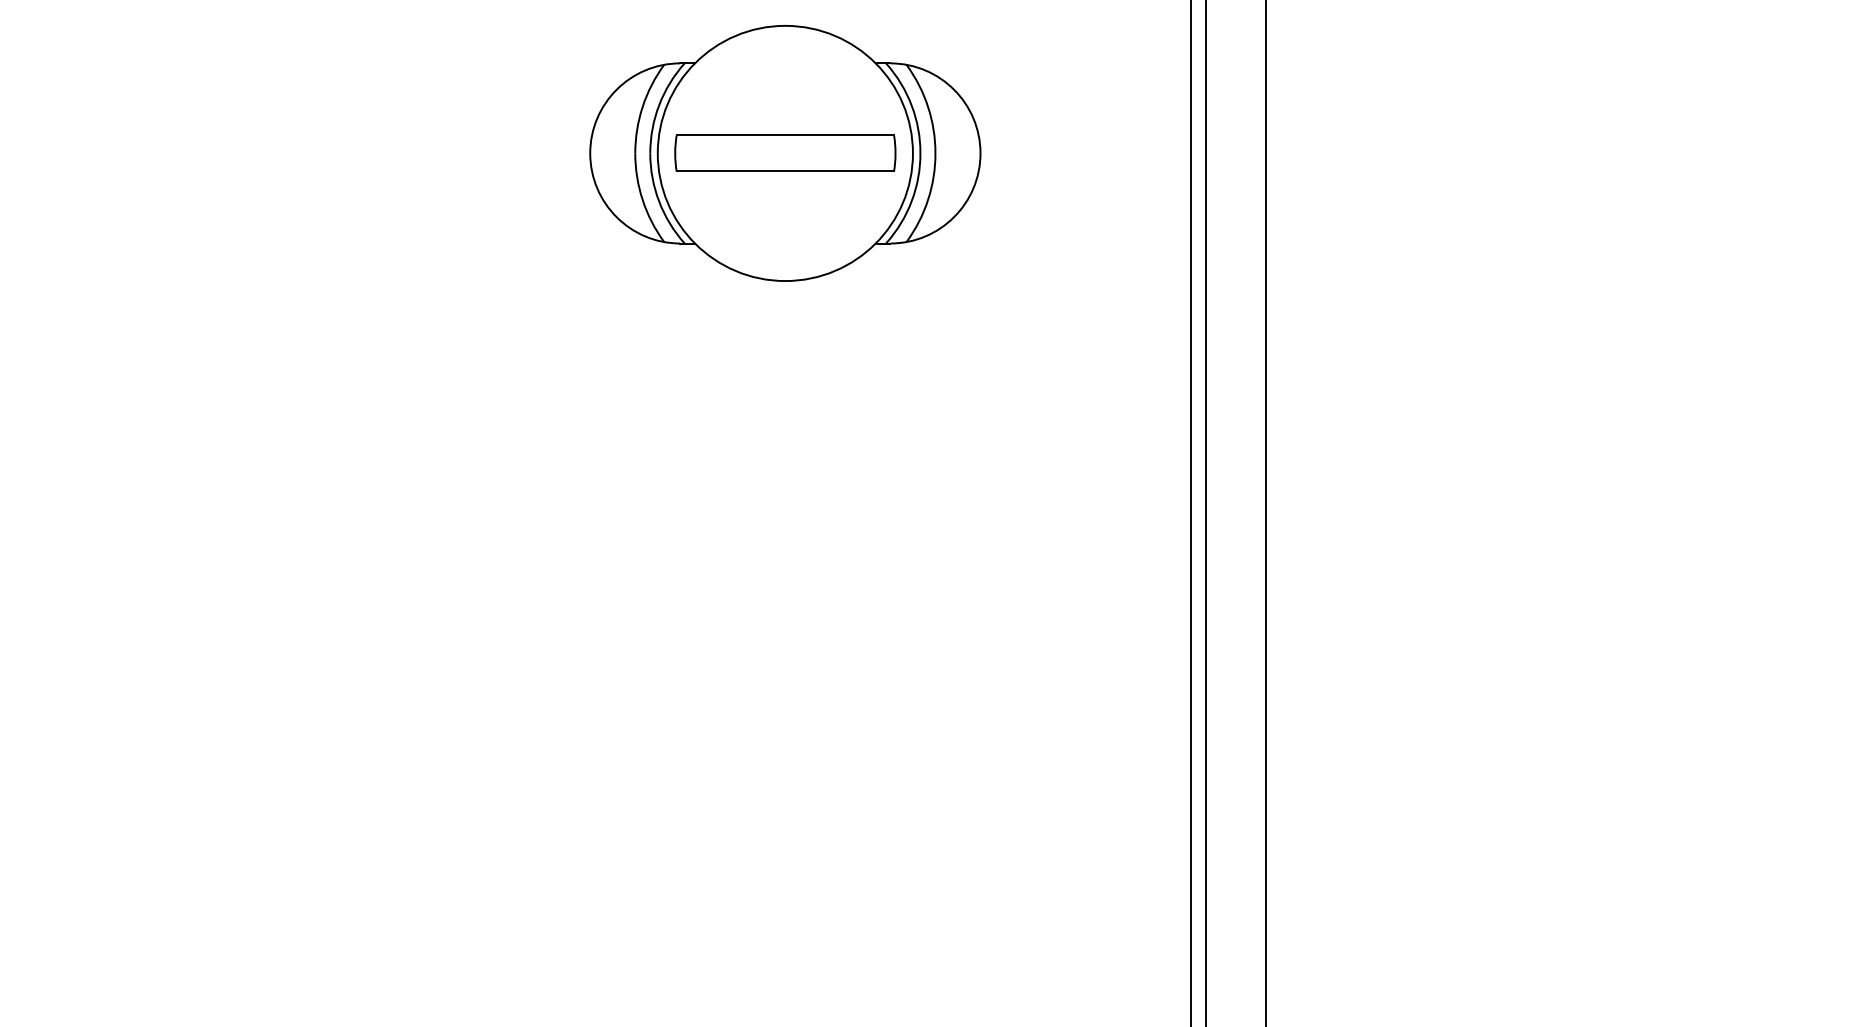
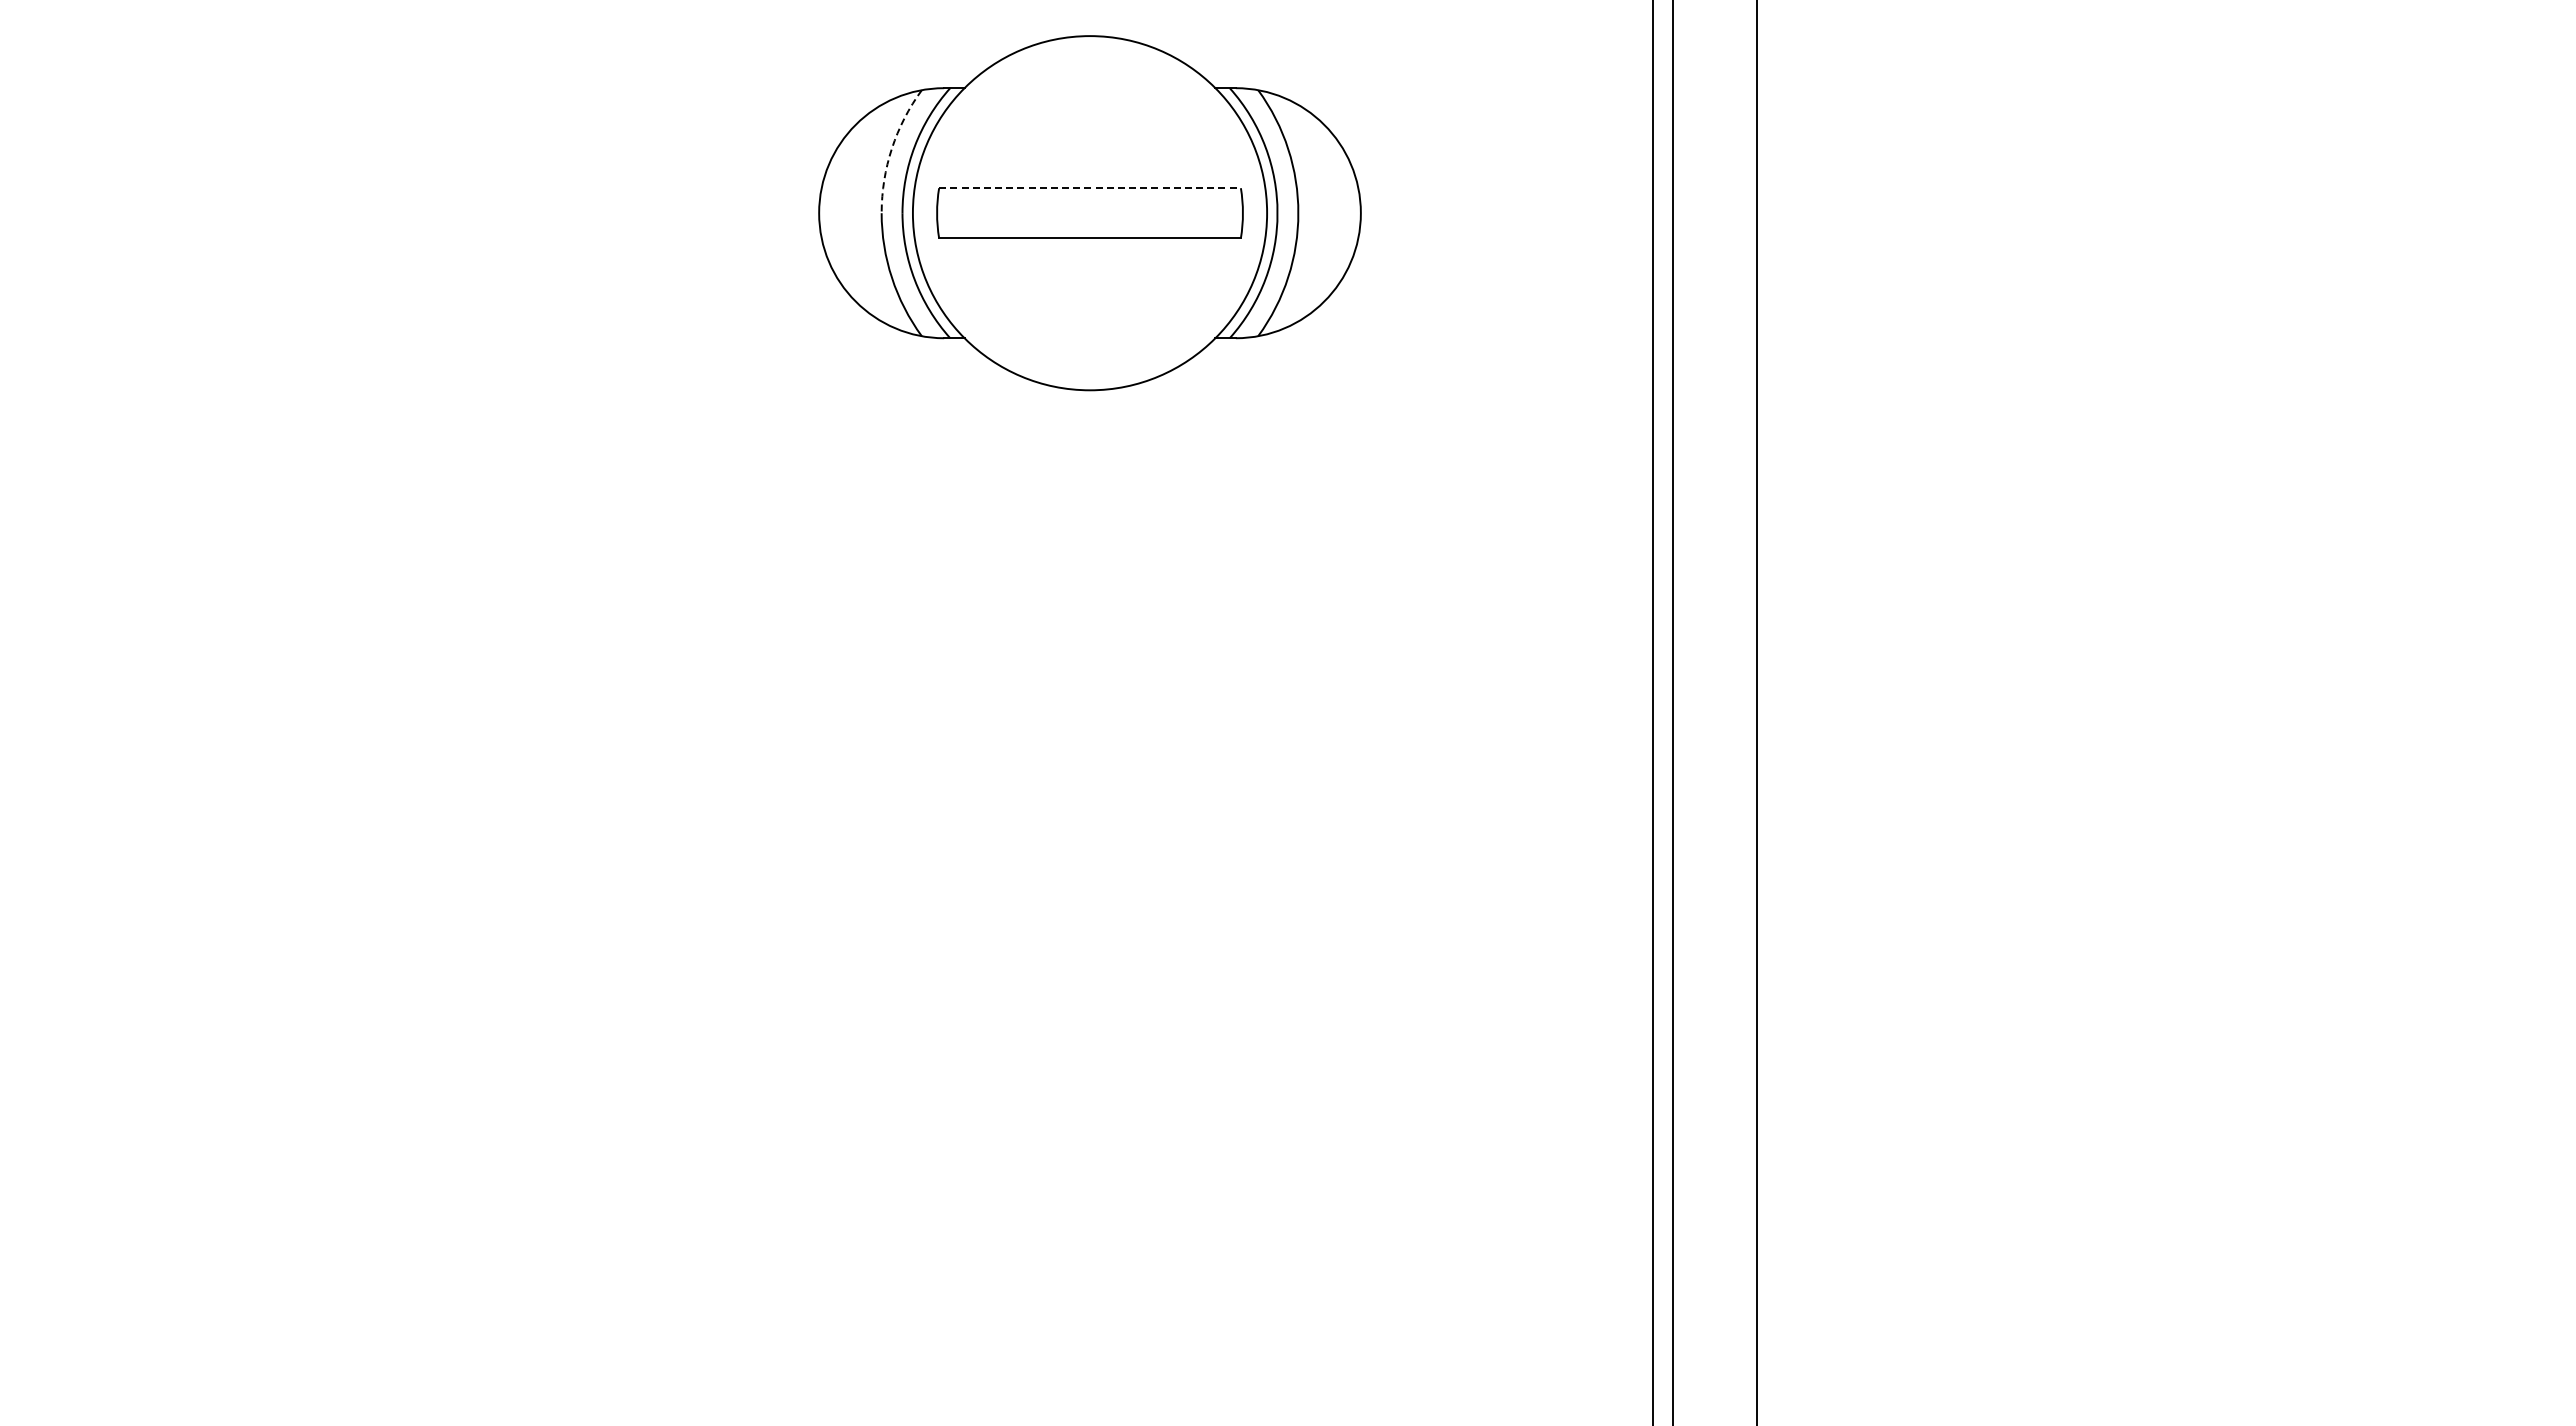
arc: (642, 106) -> (891, 148), solid -> dashed
line: (785, 135) -> (1090, 188), solid -> dashed

